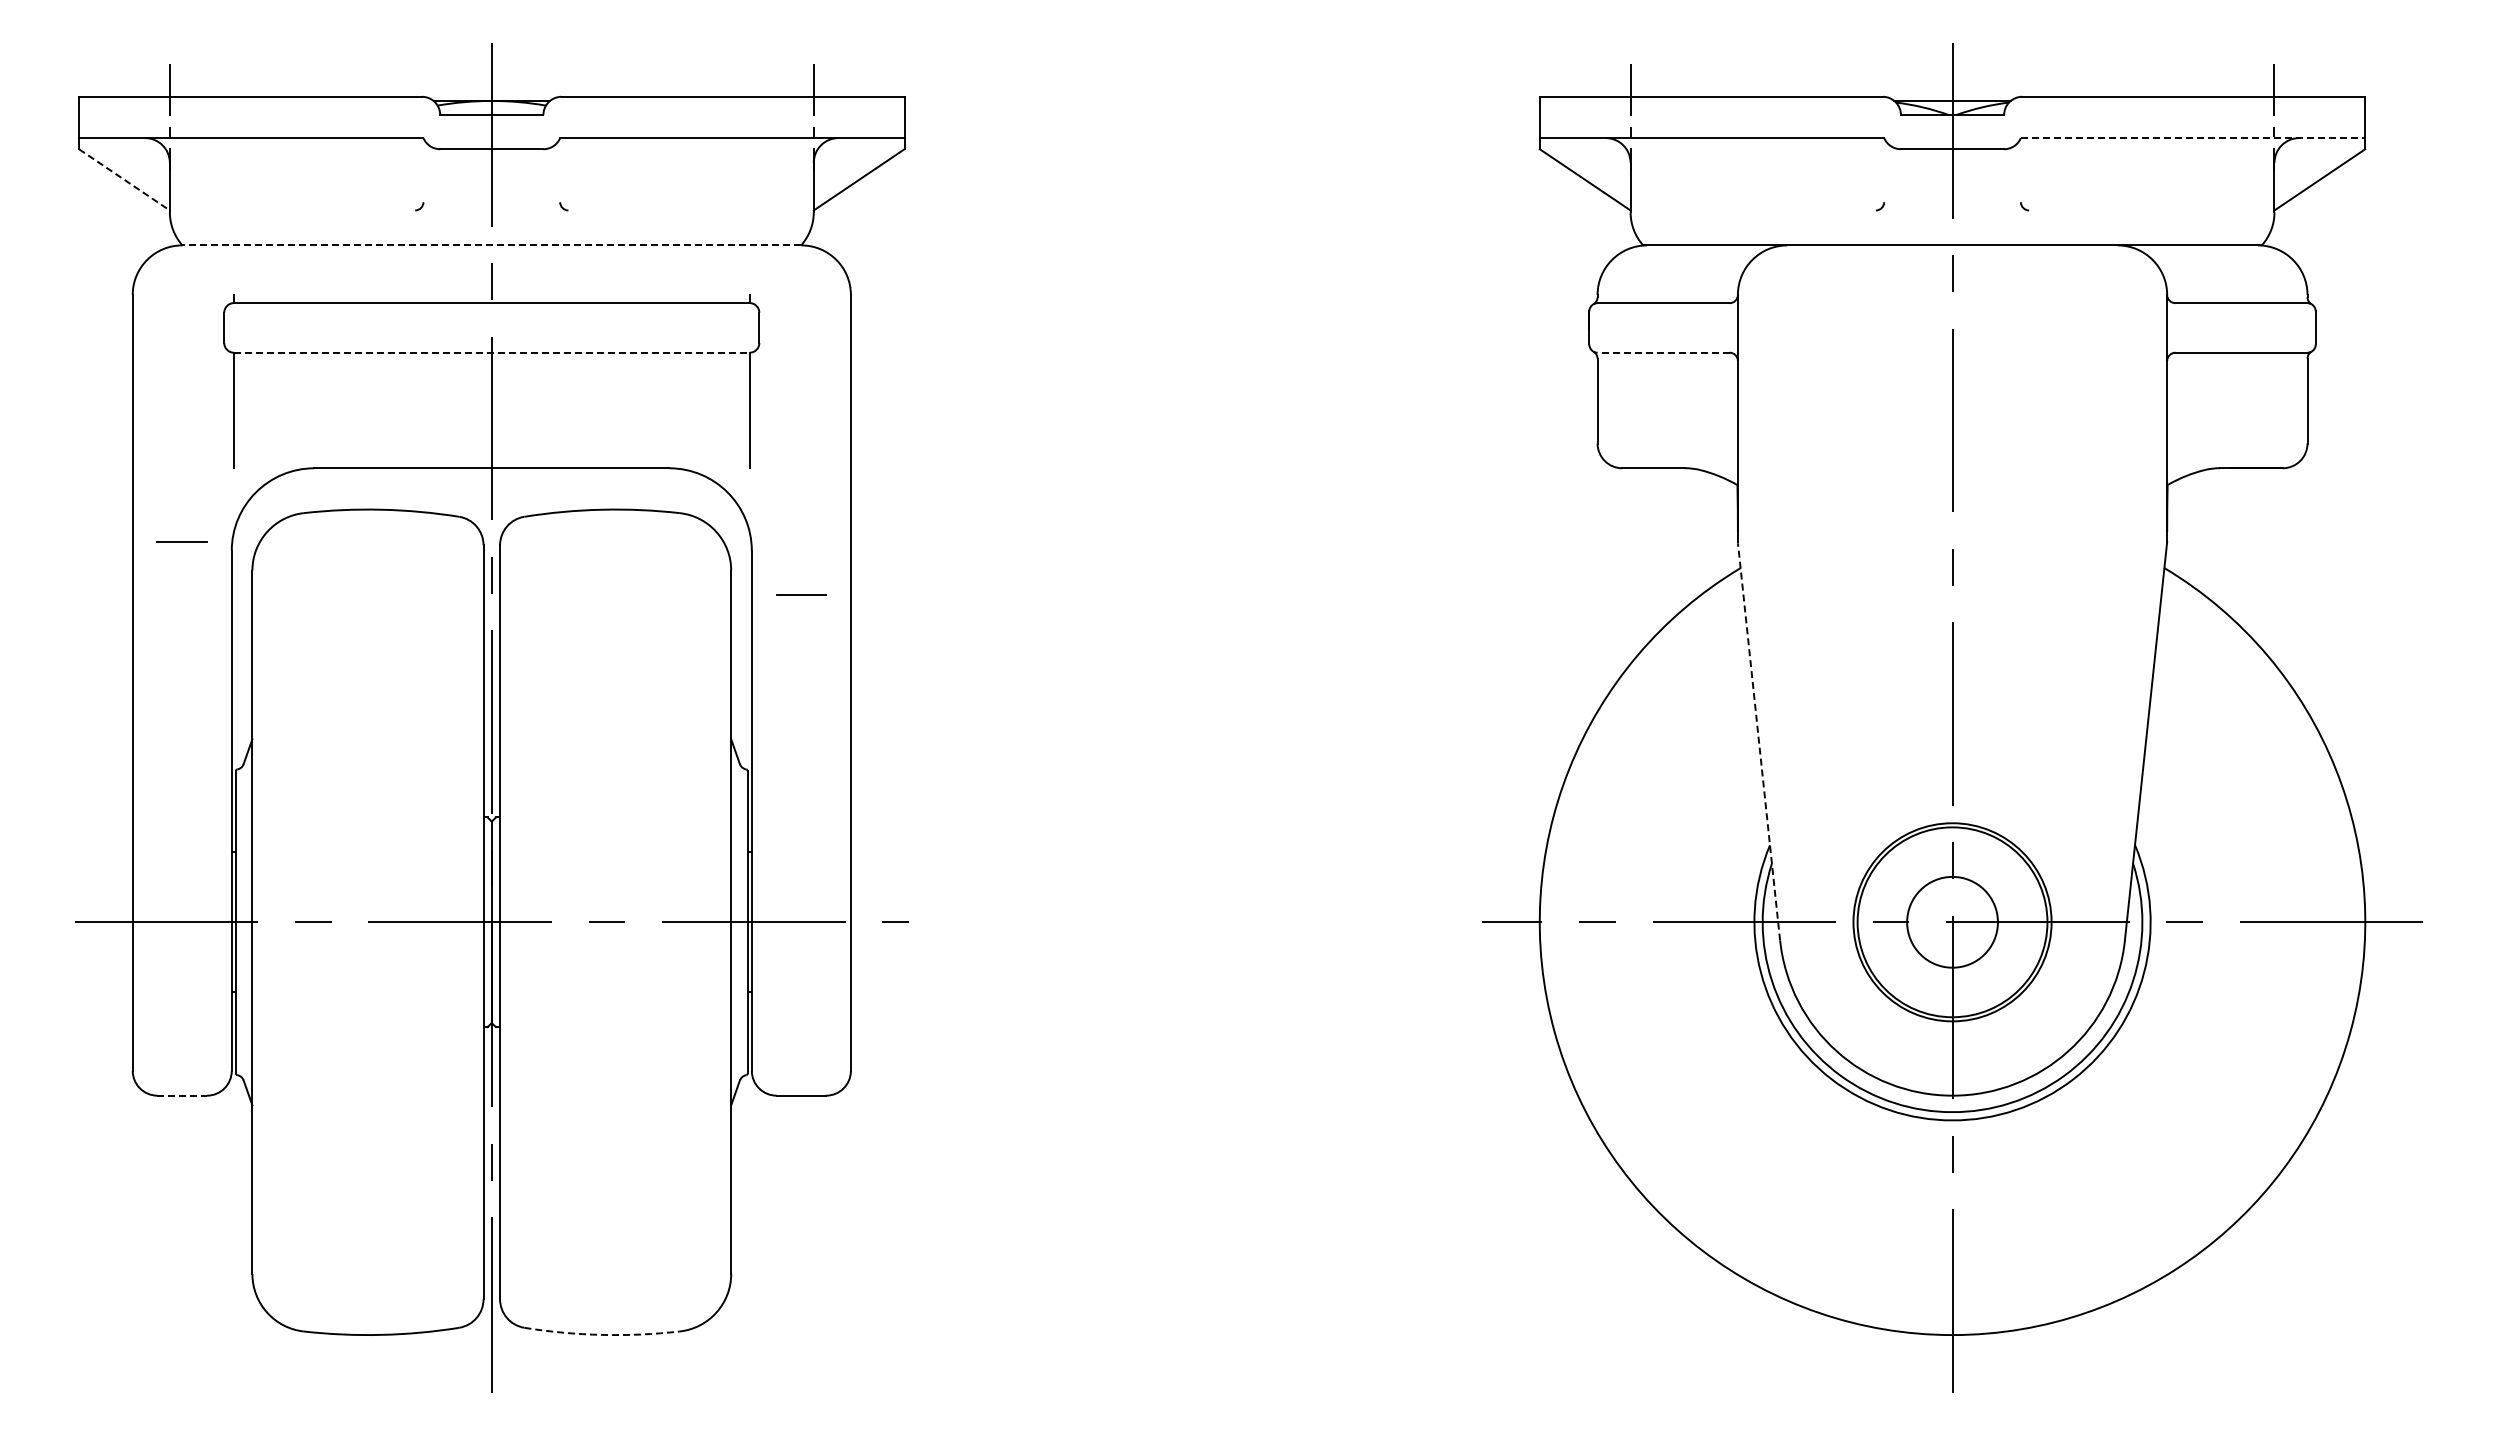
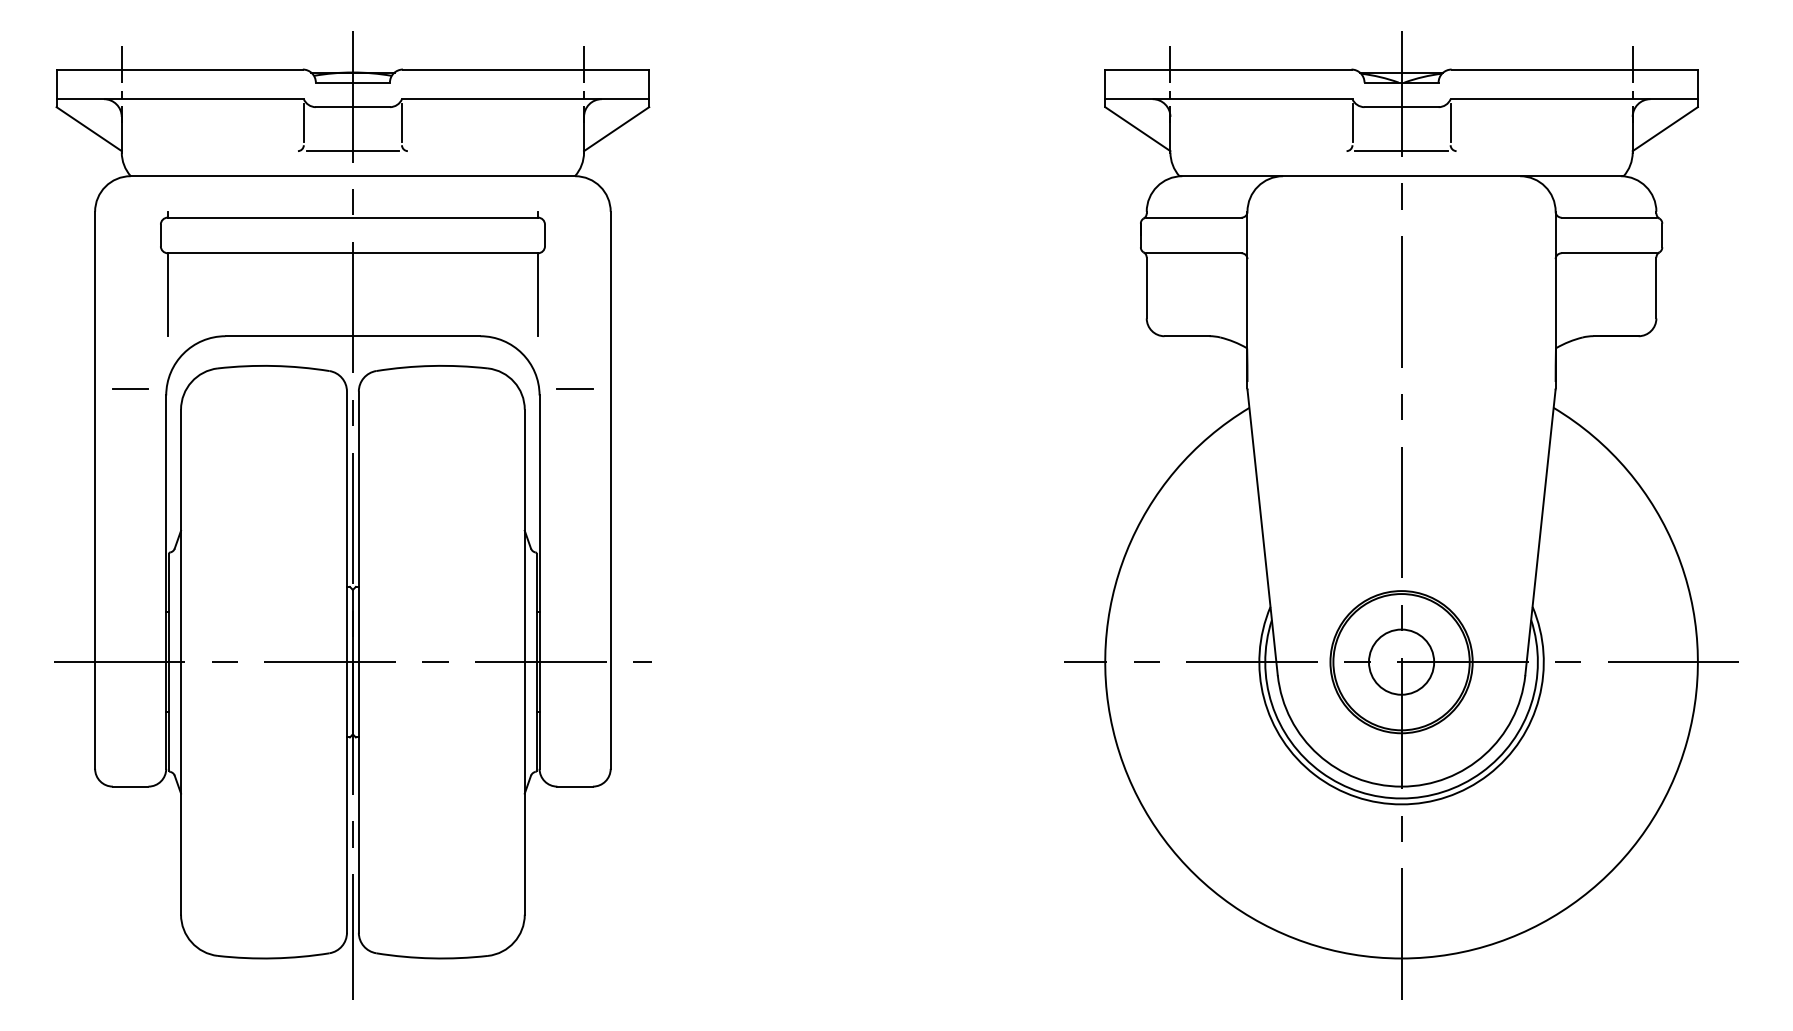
line: (2193, 138) -> (1574, 99), dashed -> solid
line: (423, 171) -> (303, 123), added
line: (560, 171) -> (402, 123), added
line: (1884, 171) -> (1352, 123), added
line: (2020, 171) -> (1450, 123), added
line: (124, 179) -> (89, 128), dashed -> solid
line: (491, 210) -> (352, 151), added
line: (1952, 210) -> (1401, 151), added
line: (491, 245) -> (352, 176), dashed -> solid
line: (491, 352) -> (352, 253), dashed -> solid
line: (1663, 352) -> (1194, 253), dashed -> solid
line: (801, 594) -> (575, 388), moved
line: (1759, 742) -> (1262, 533), dashed -> solid
line: (182, 1095) -> (130, 786), dashed -> solid
arc: (602, 1334) -> (432, 958), dashed -> solid

